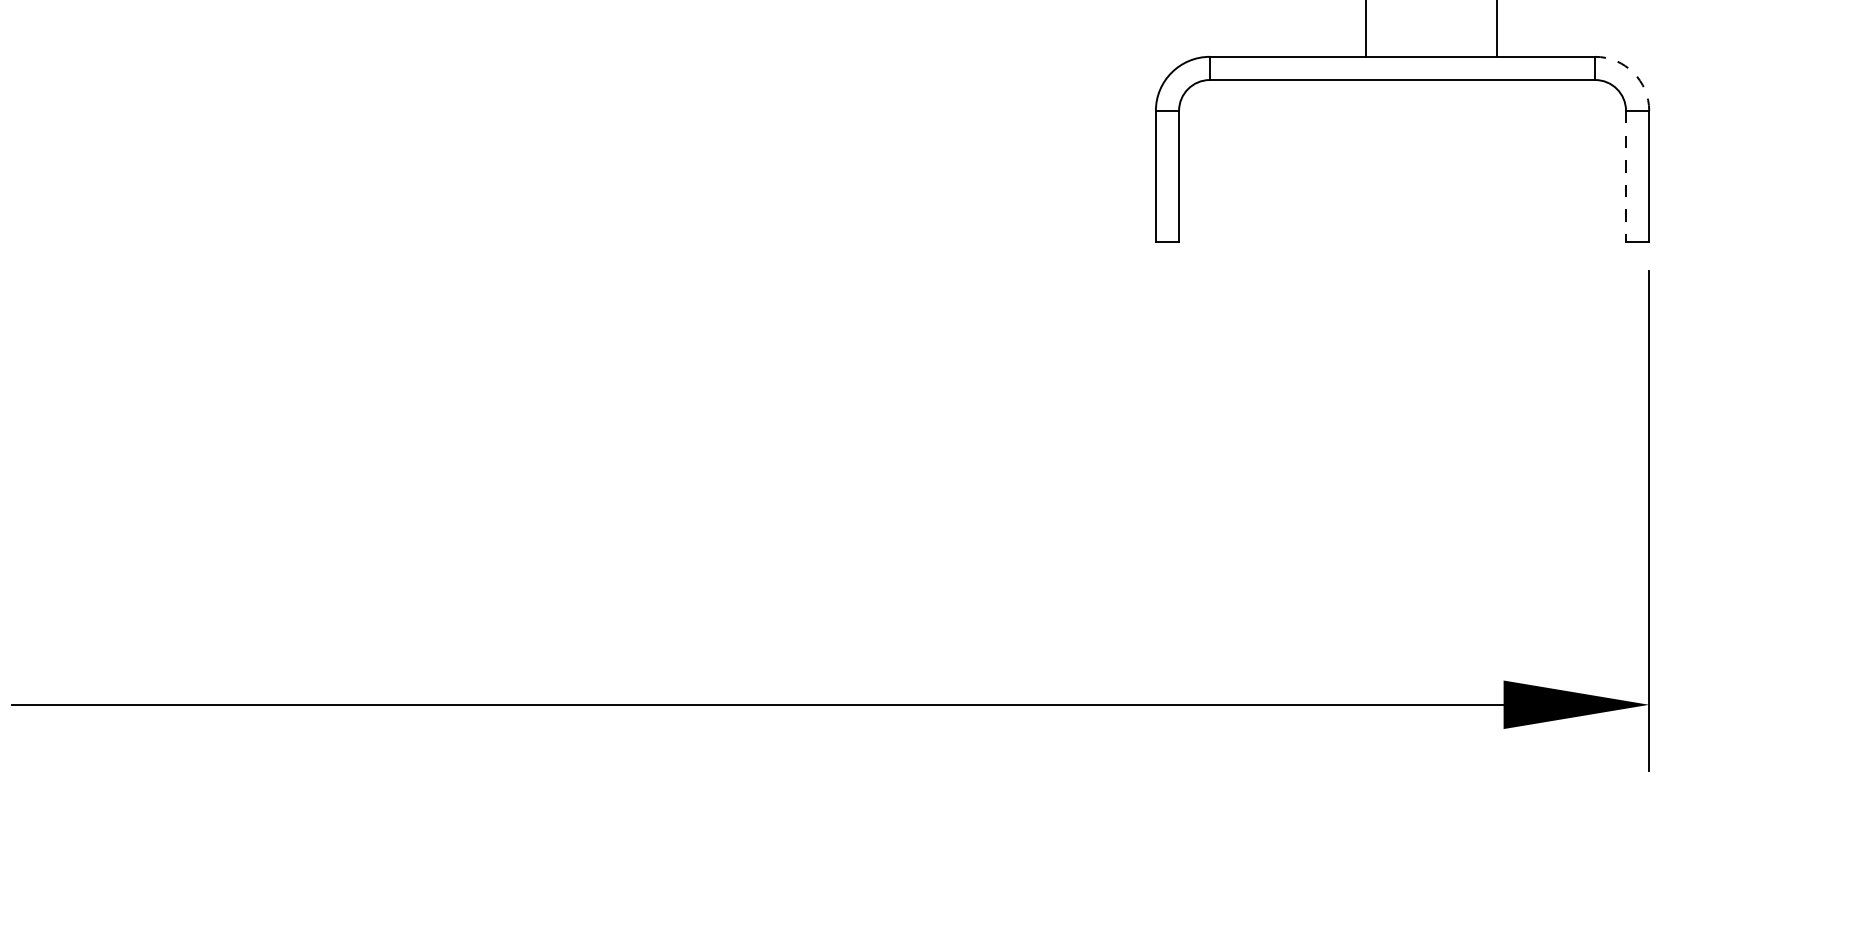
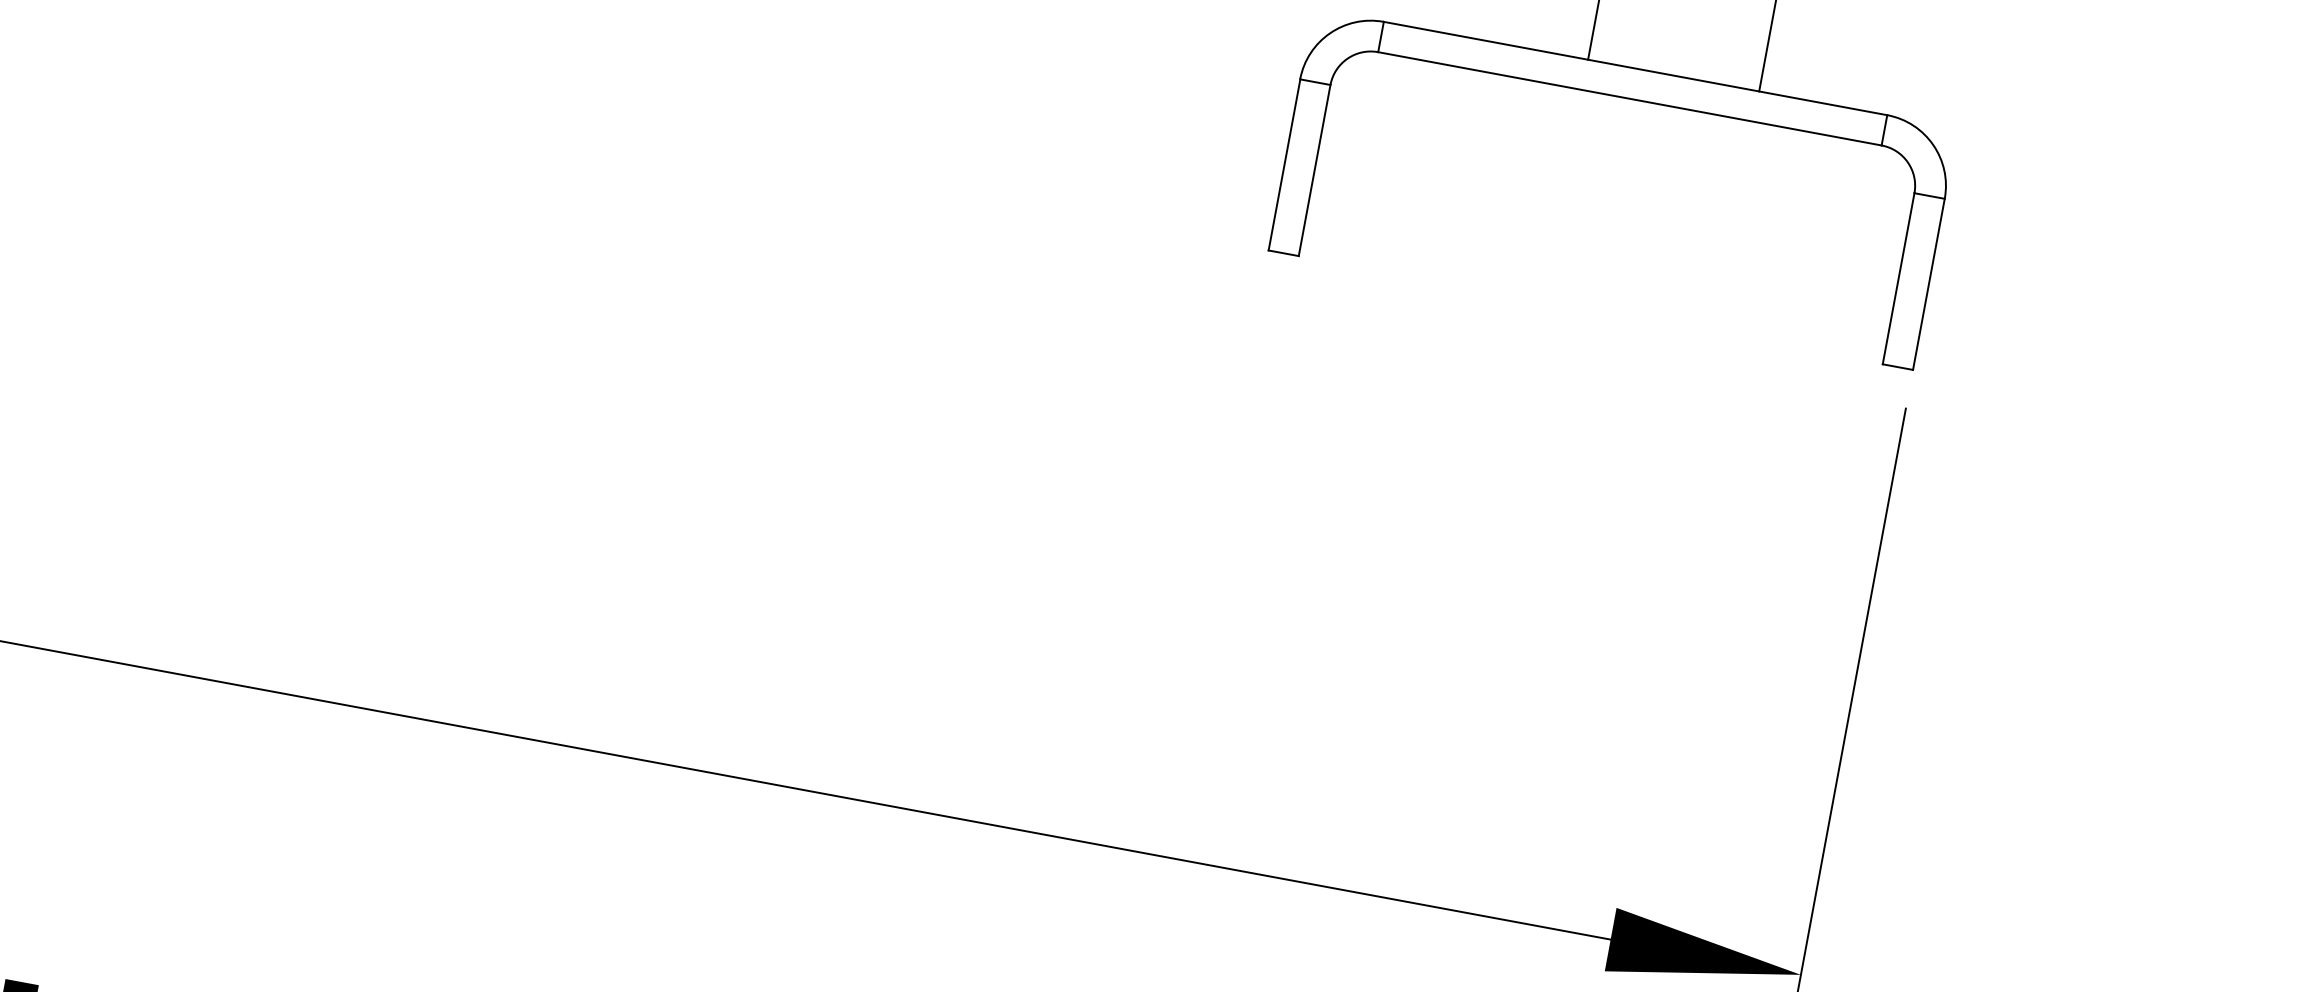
arc: (1633, 72) -> (1933, 144), dashed -> solid
line: (1626, 176) -> (1899, 279), dashed -> solid

